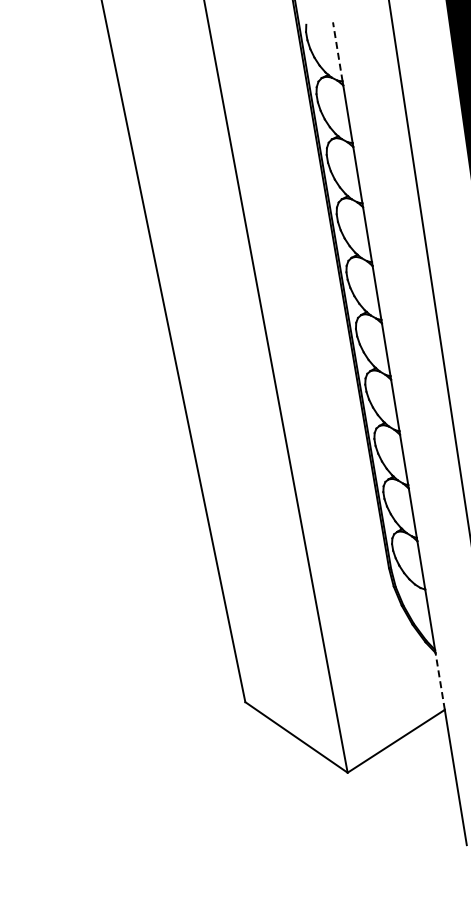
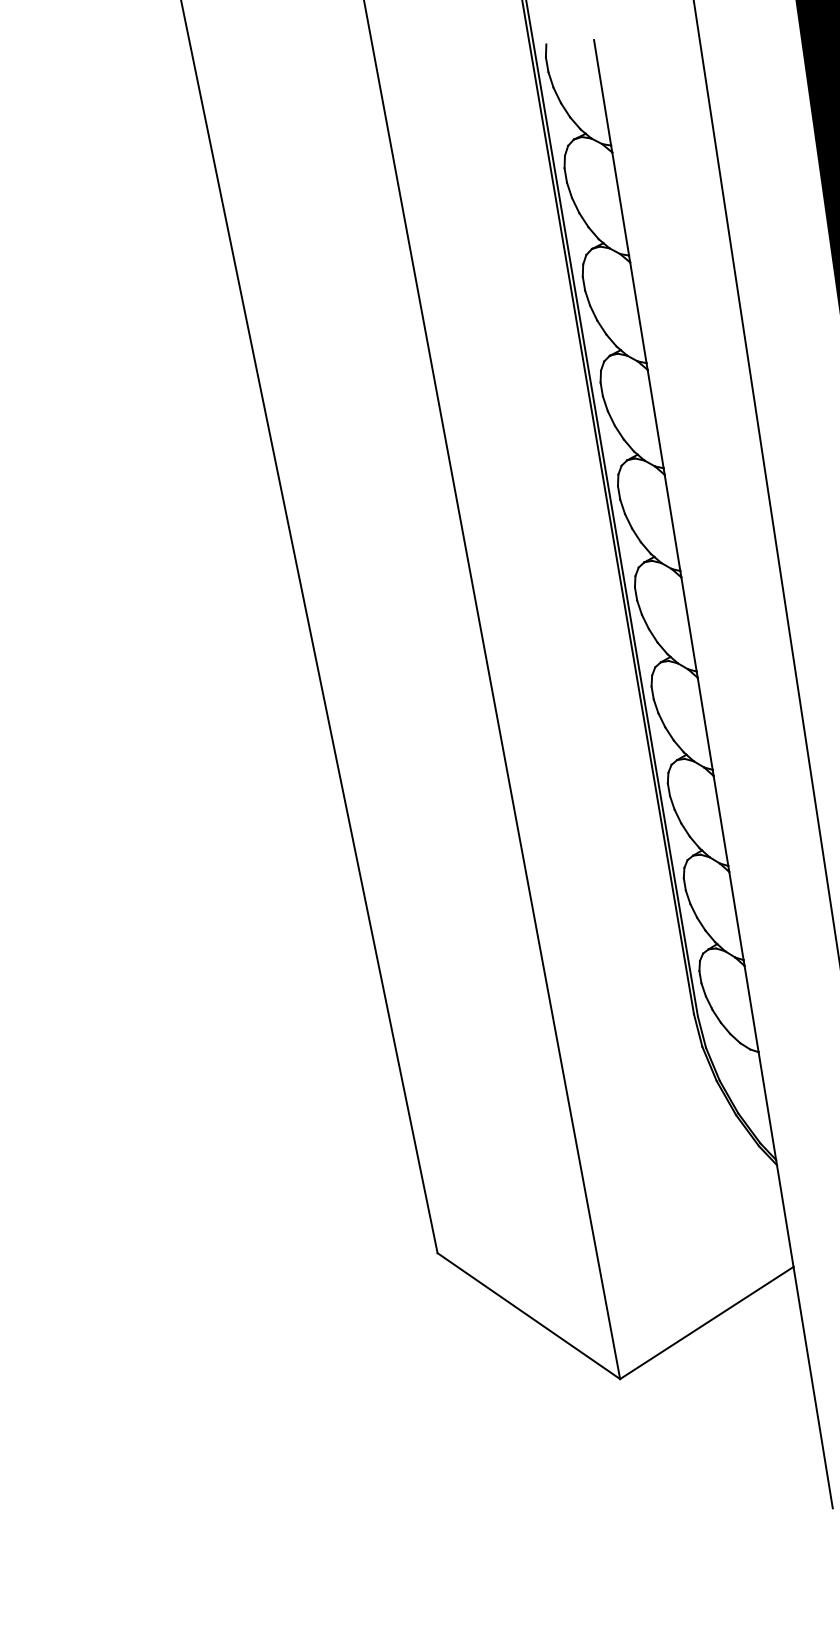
line: (337, 51) -> (602, 92), dashed -> solid
line: (440, 681) -> (785, 1216), dashed -> solid

